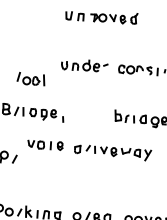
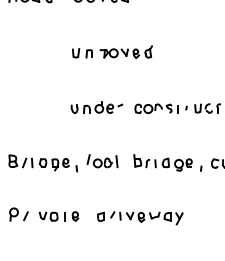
part: (31, 79) -> (102, 161), moved
part: (45, 145) -> (58, 216), moved
part: (113, 153) -> (140, 218), moved

